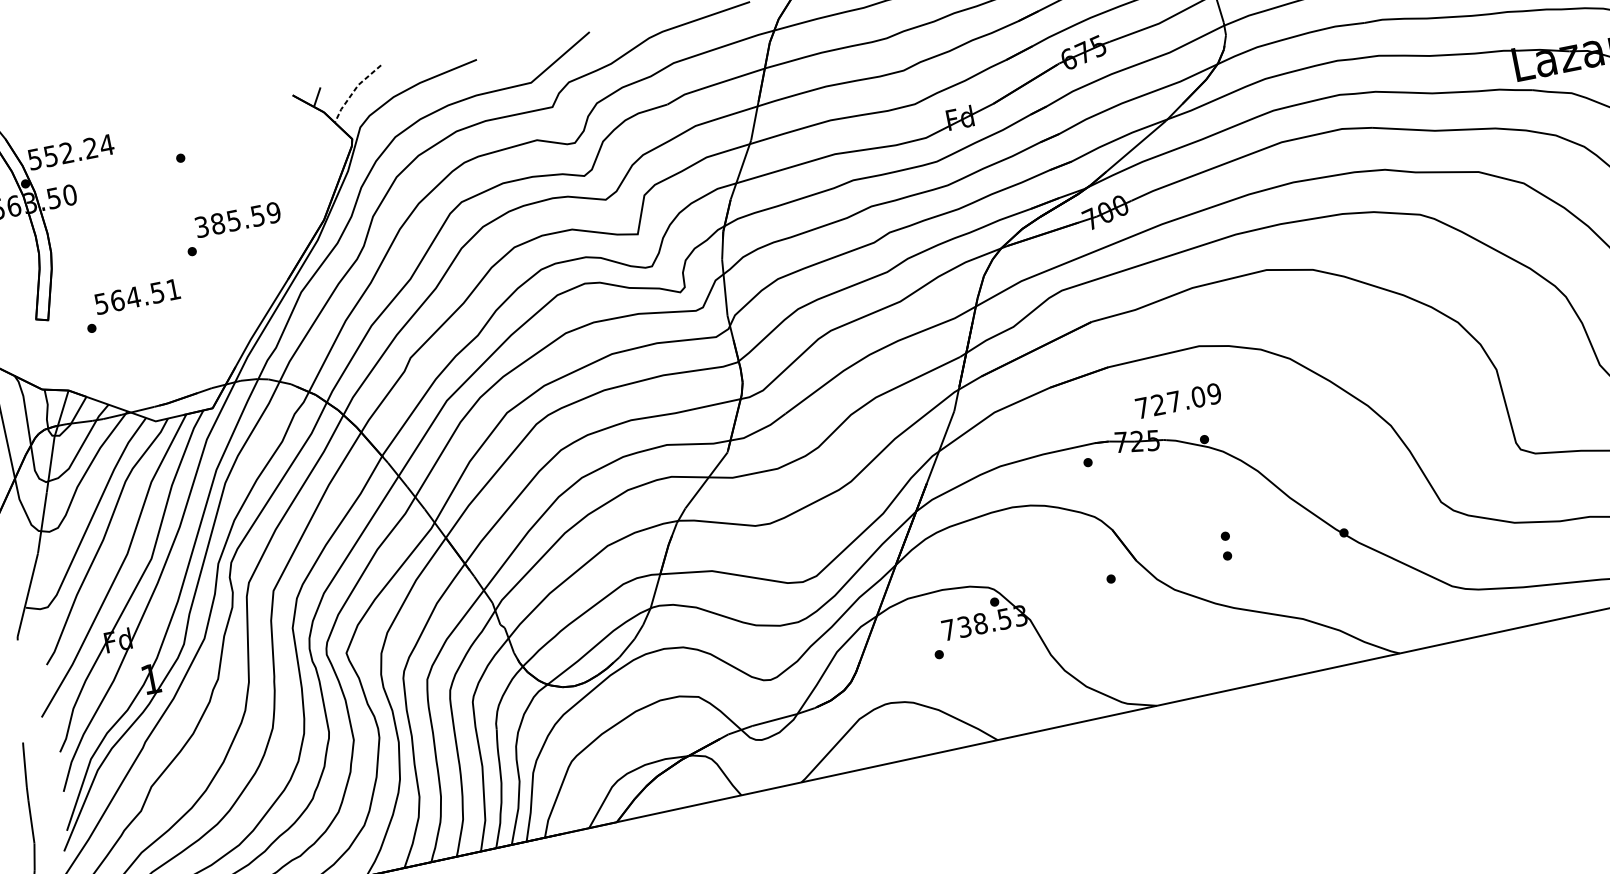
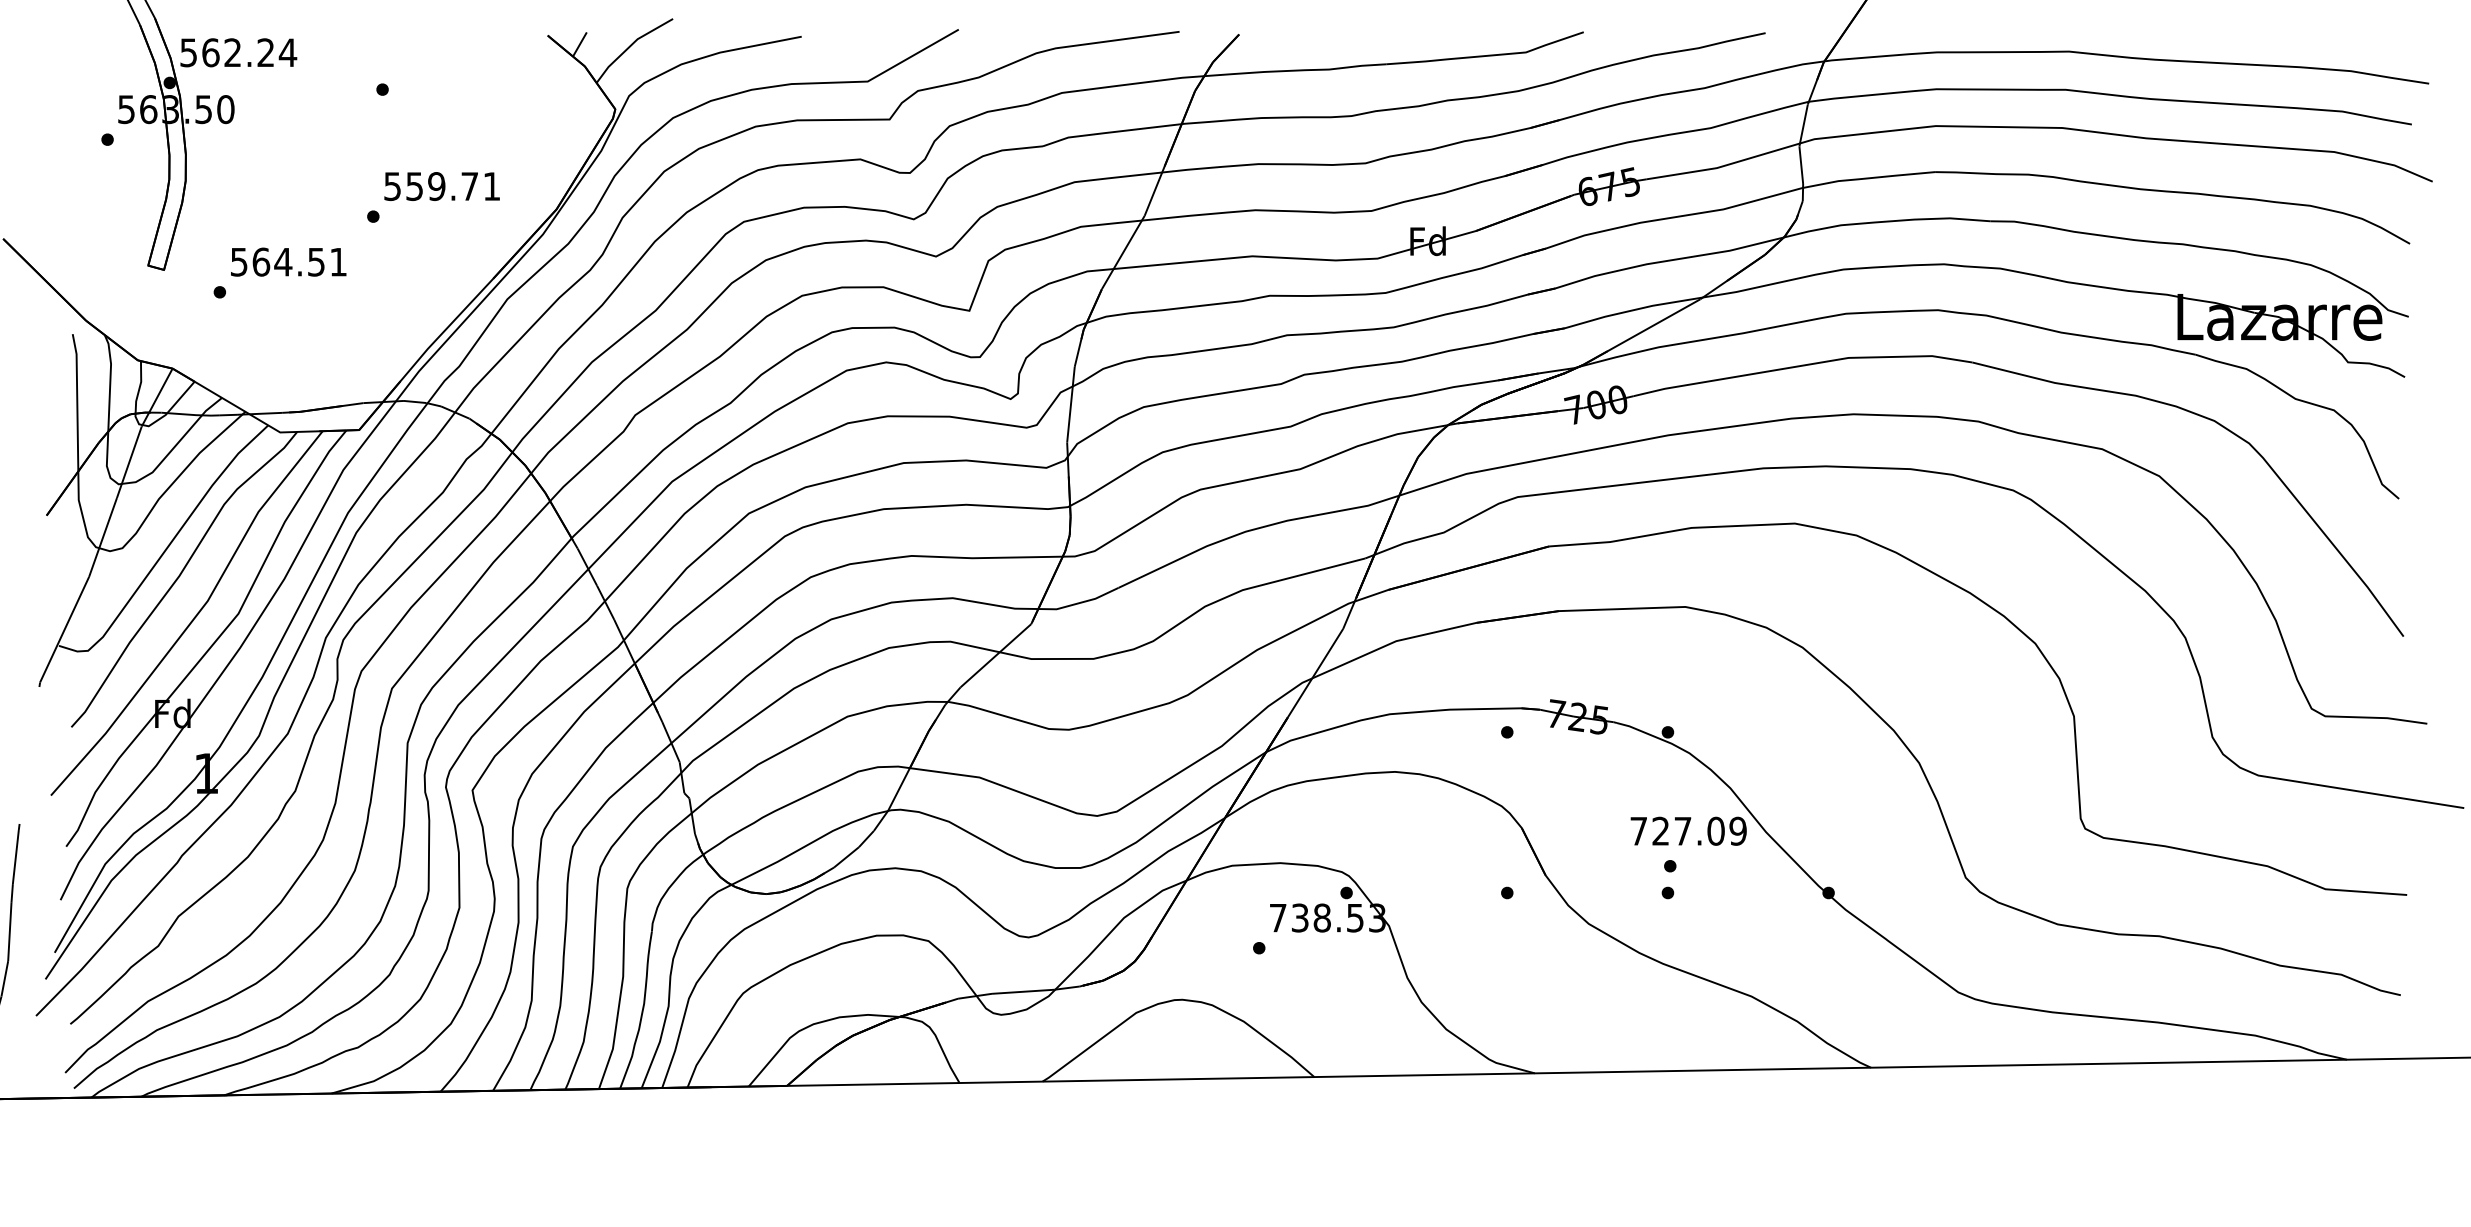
line: (354, 90) -> (630, 45), dashed -> solid
text: (50, 156) -> (210, 52), 552.24 -> 562.24
text: (238, 219) -> (442, 186), 385.59 -> 559.71
text: (1178, 400) -> (1688, 830), moved

